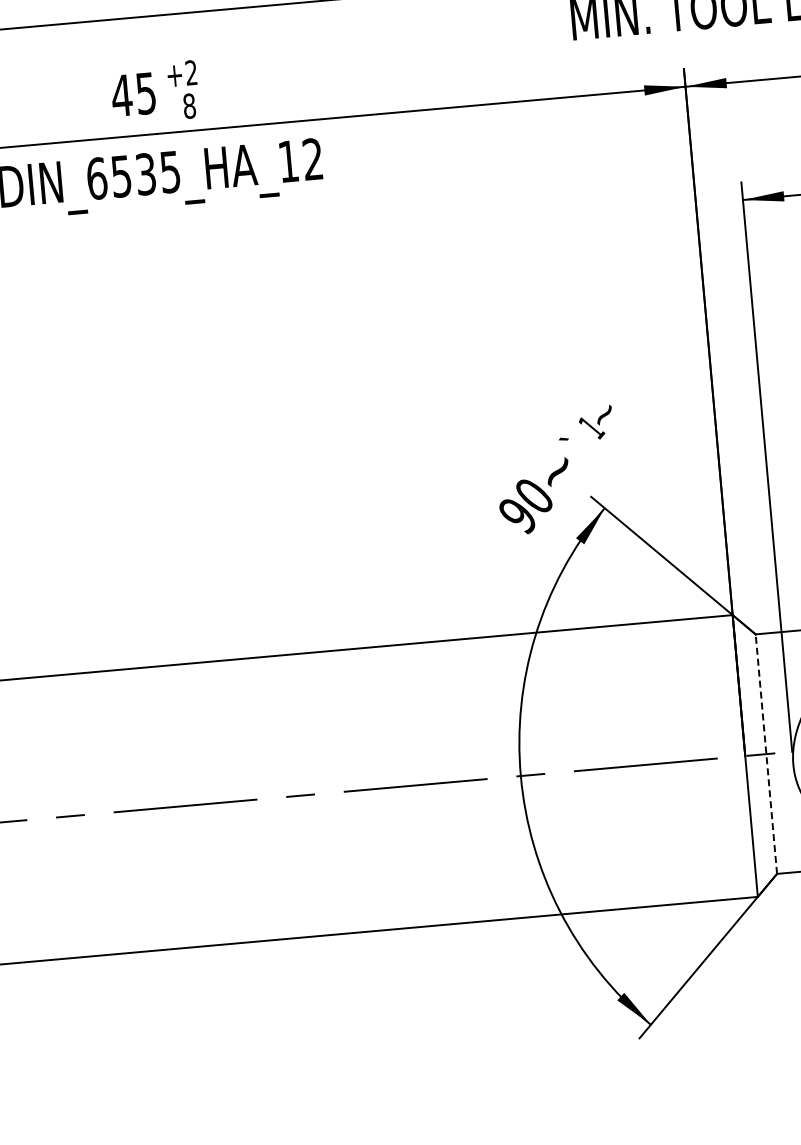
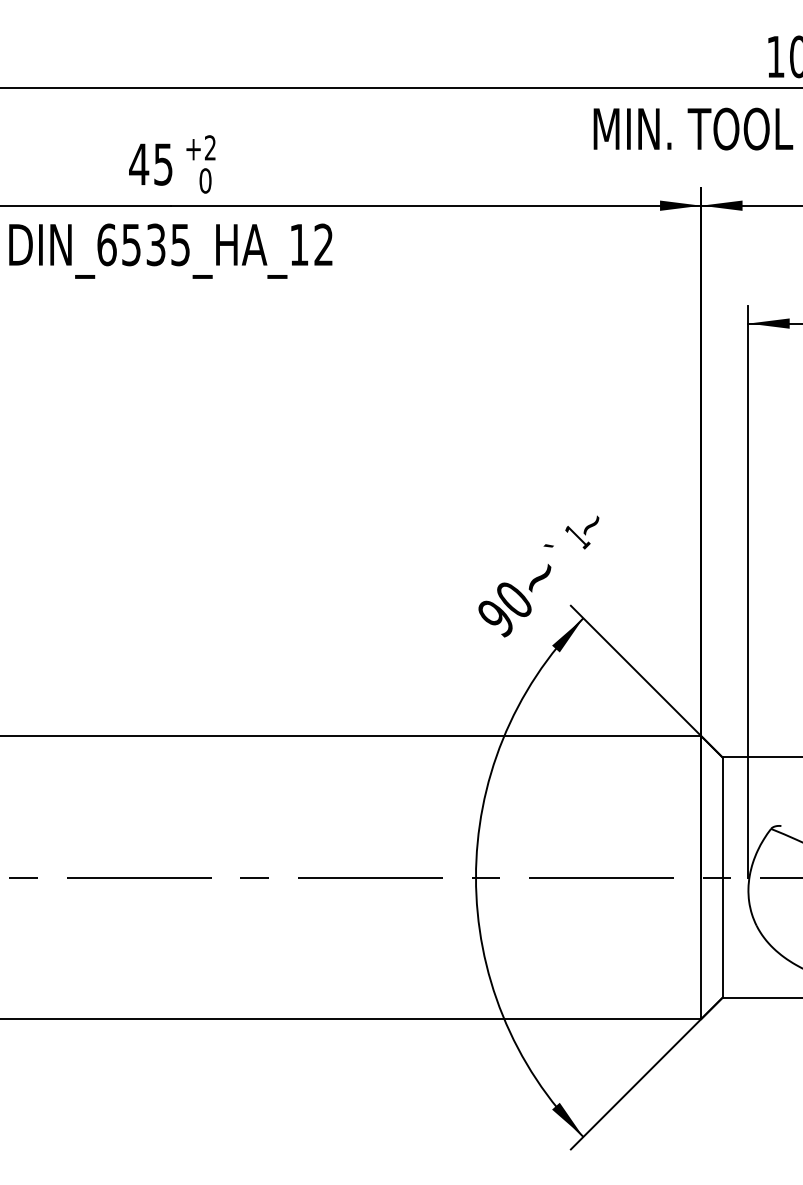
text: (189, 105) -> (205, 180), 8 -> 0
line: (766, 754) -> (722, 877), dashed -> solid

